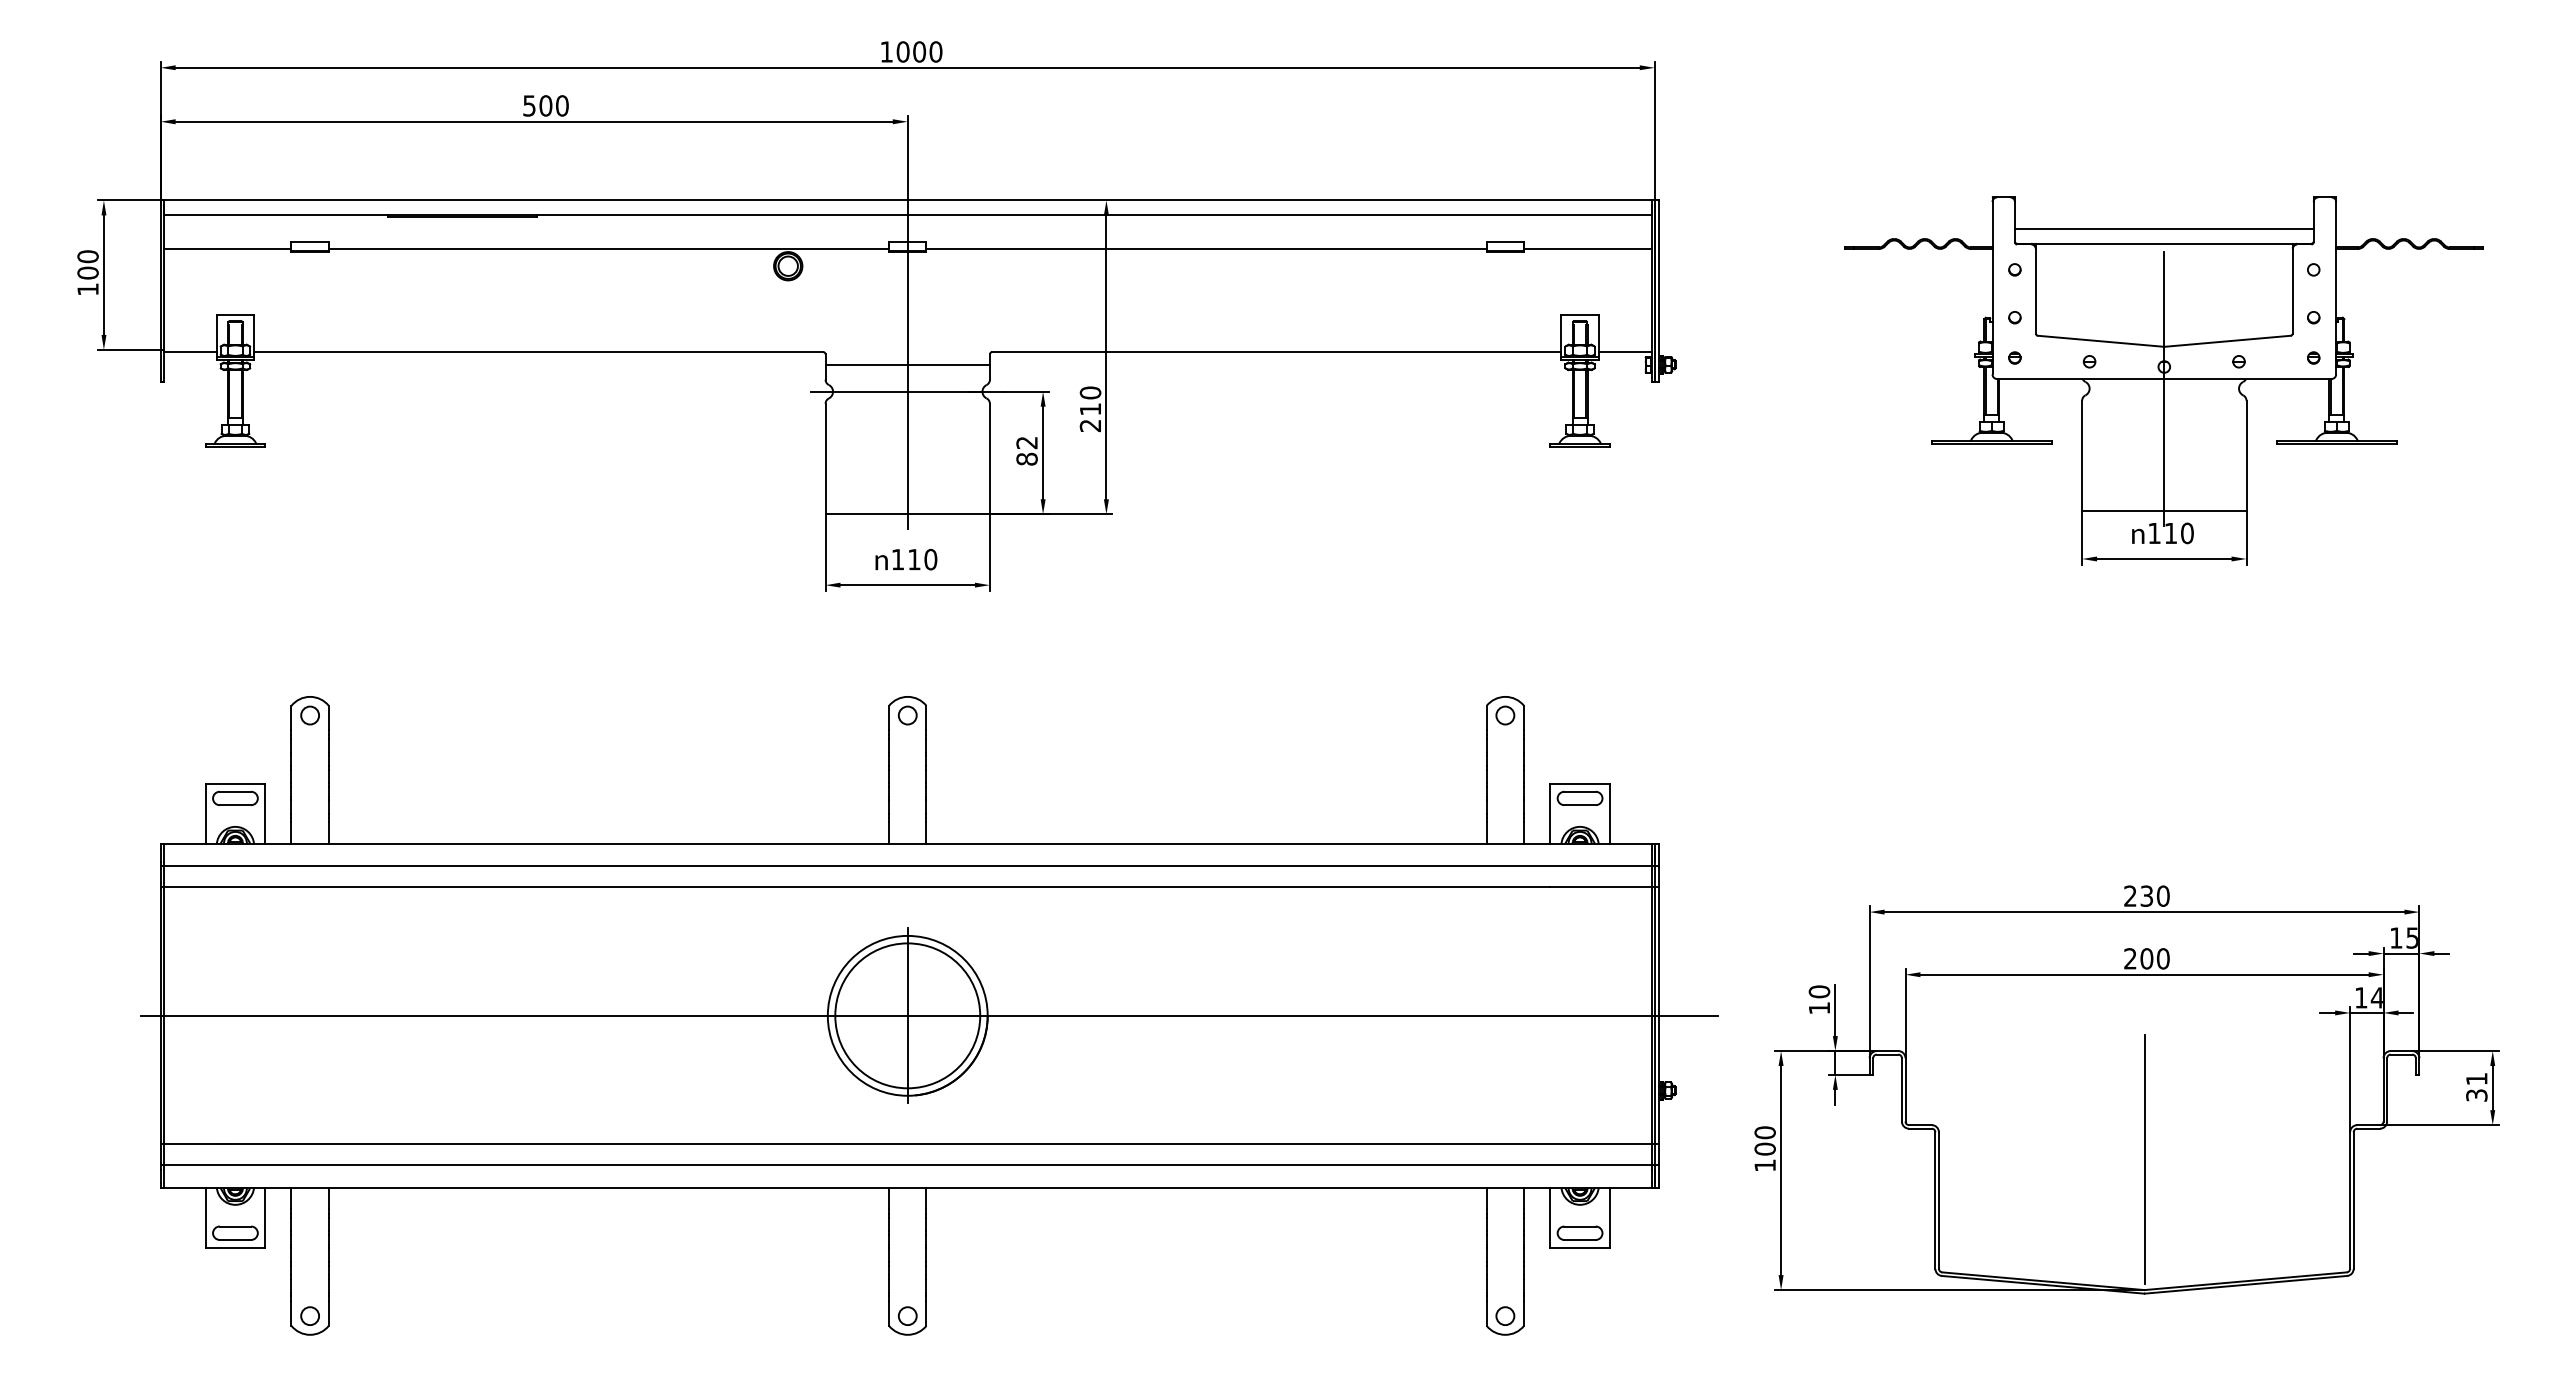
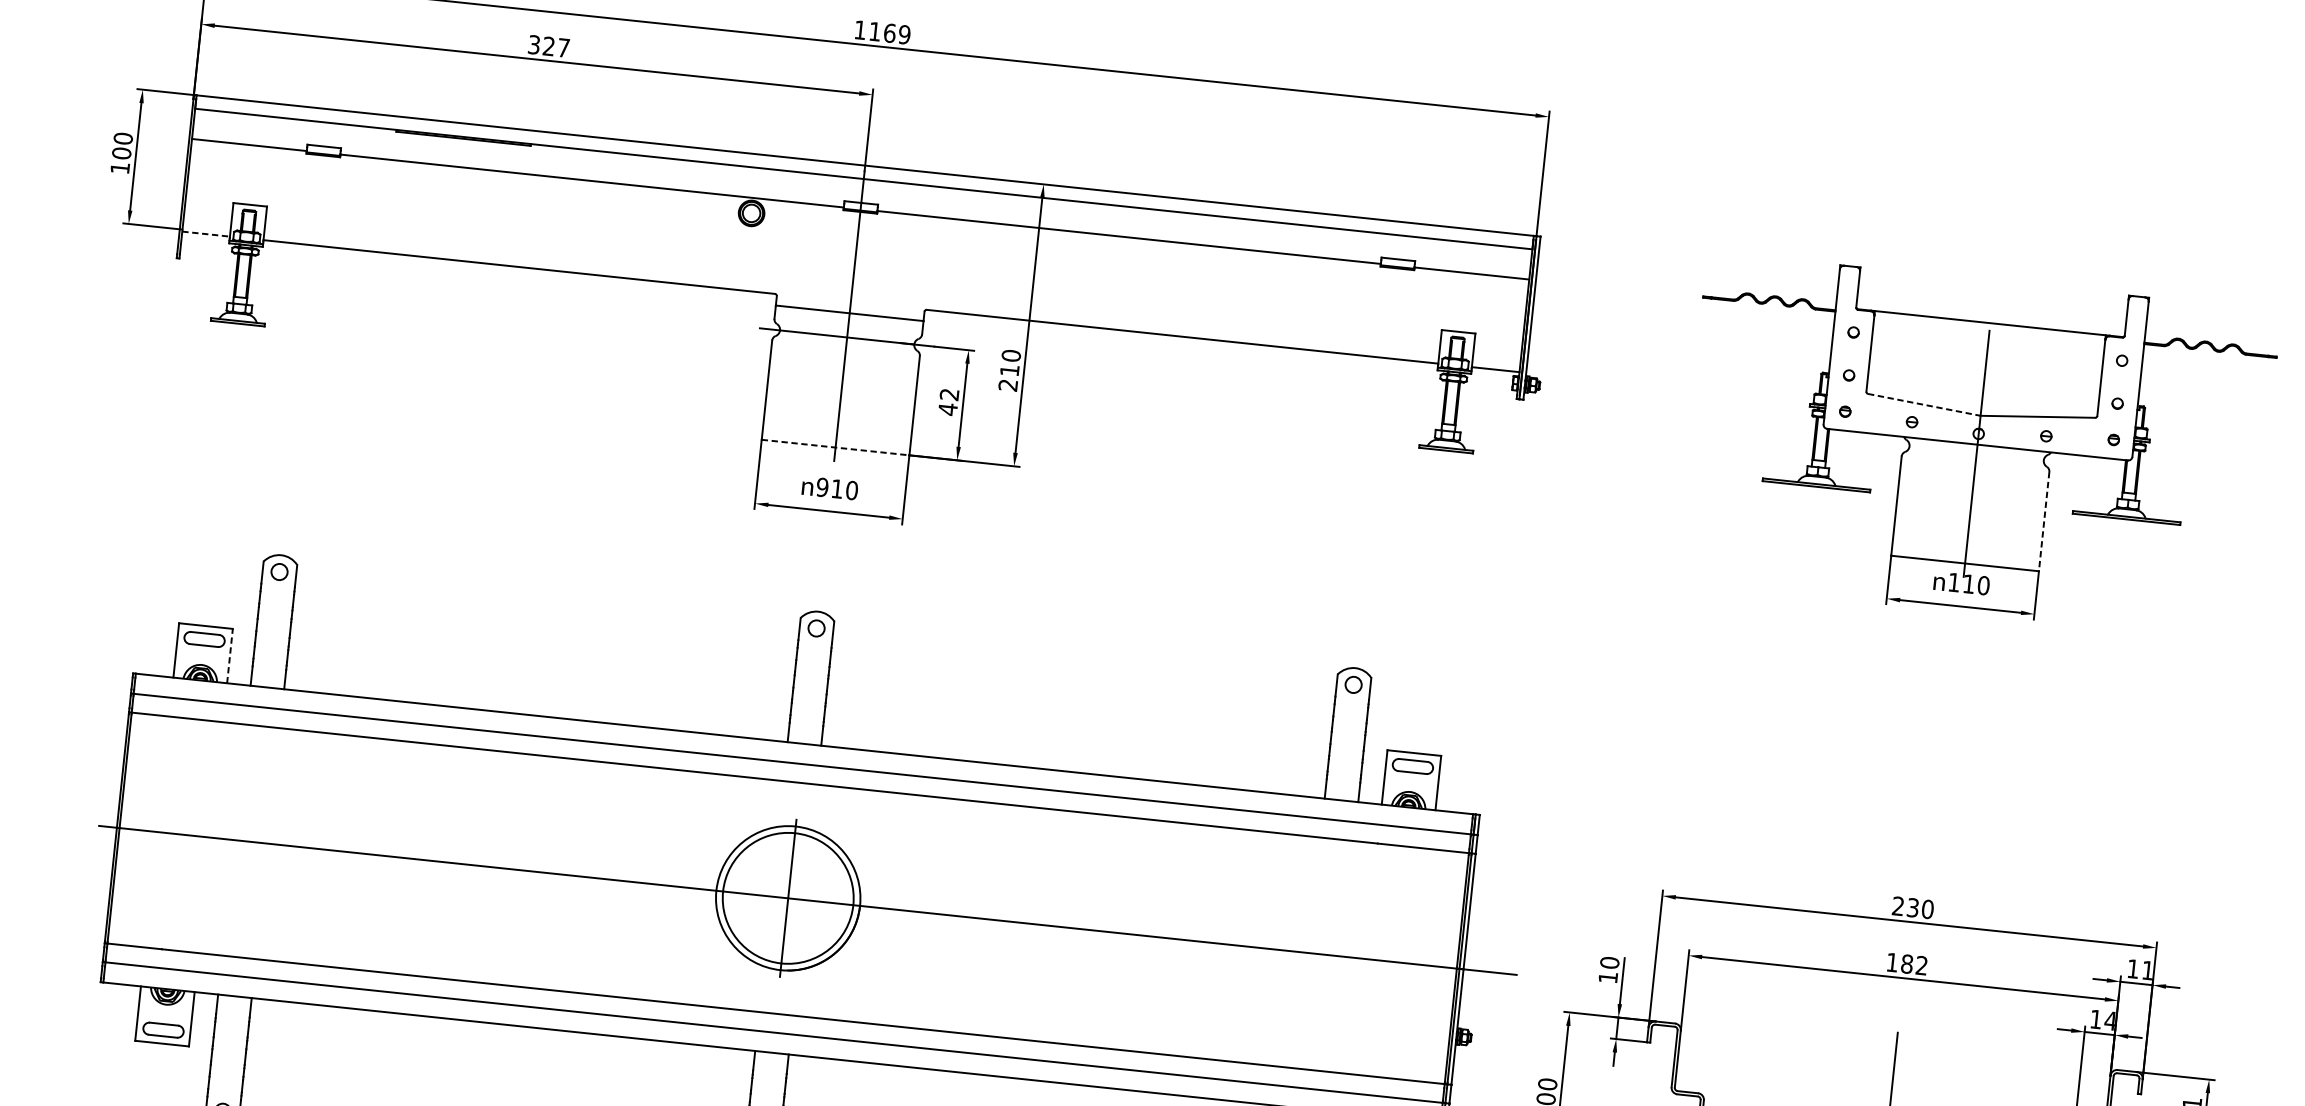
text: (919, 51) -> (889, 32), 1000 -> 1169
text: (545, 105) -> (548, 46), 500 -> 327
line: (2163, 228) -> (1991, 309), removed
line: (2101, 341) -> (1924, 405), solid -> dashed
line: (190, 352) -> (206, 234), solid -> dashed
line: (2246, 456) -> (2044, 522), solid -> dashed
text: (1026, 459) -> (947, 409), 82 -> 42
line: (908, 514) -> (836, 447), solid -> dashed
text: (897, 559) -> (822, 487), 110 -> 910
line: (265, 813) -> (230, 655), solid -> dashed
text: (2411, 937) -> (2146, 969), 15 -> 11
text: (2146, 958) -> (1906, 963), 200 -> 182

